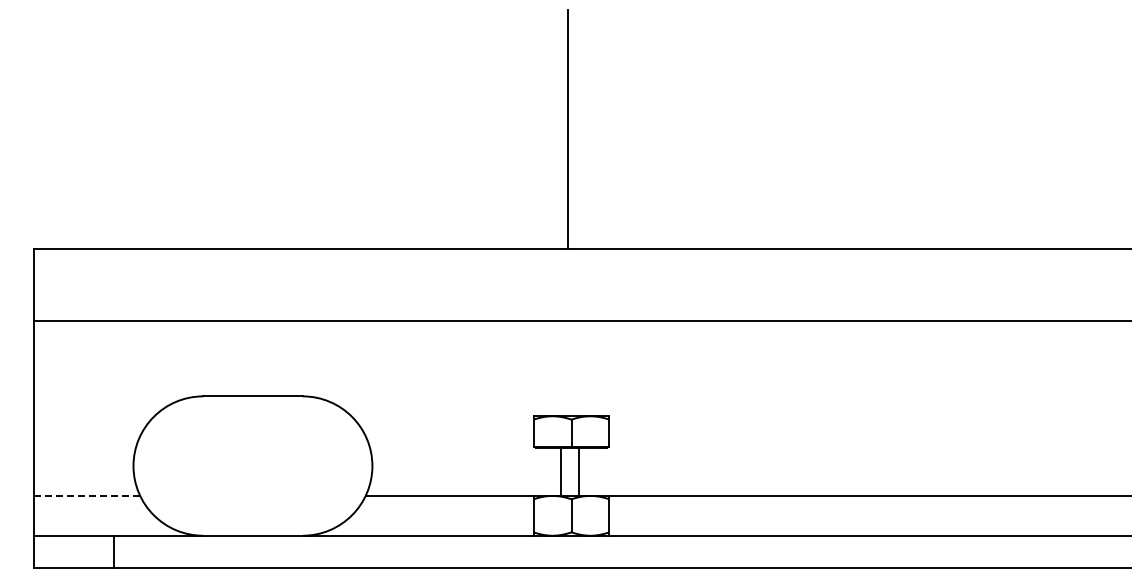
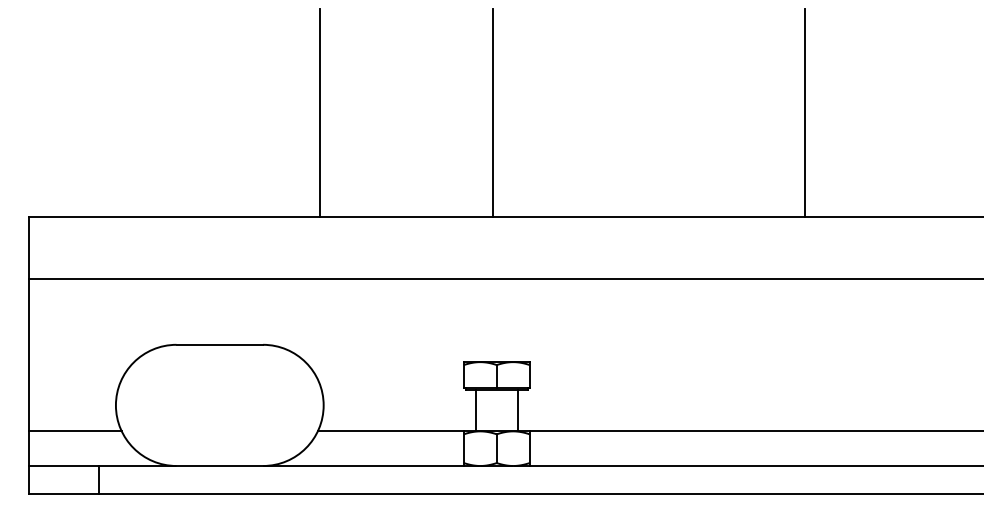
line: (368, 129) -> (320, 112), added
line: (925, 129) -> (804, 112), added
line: (561, 471) -> (517, 410), moved
line: (578, 471) -> (475, 410), moved
line: (86, 495) -> (75, 431), dashed -> solid

